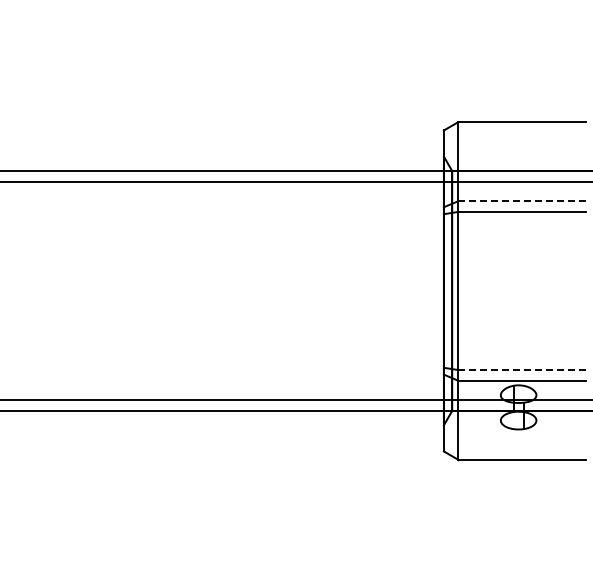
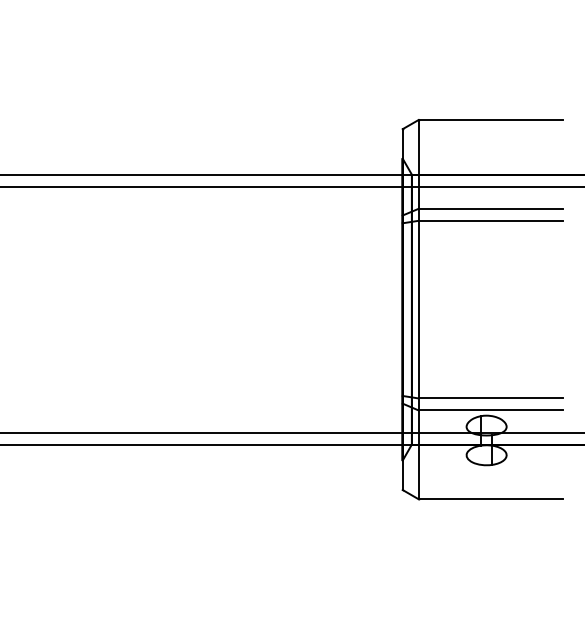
line: (522, 201) -> (490, 209), dashed -> solid
line: (522, 370) -> (490, 398), dashed -> solid

